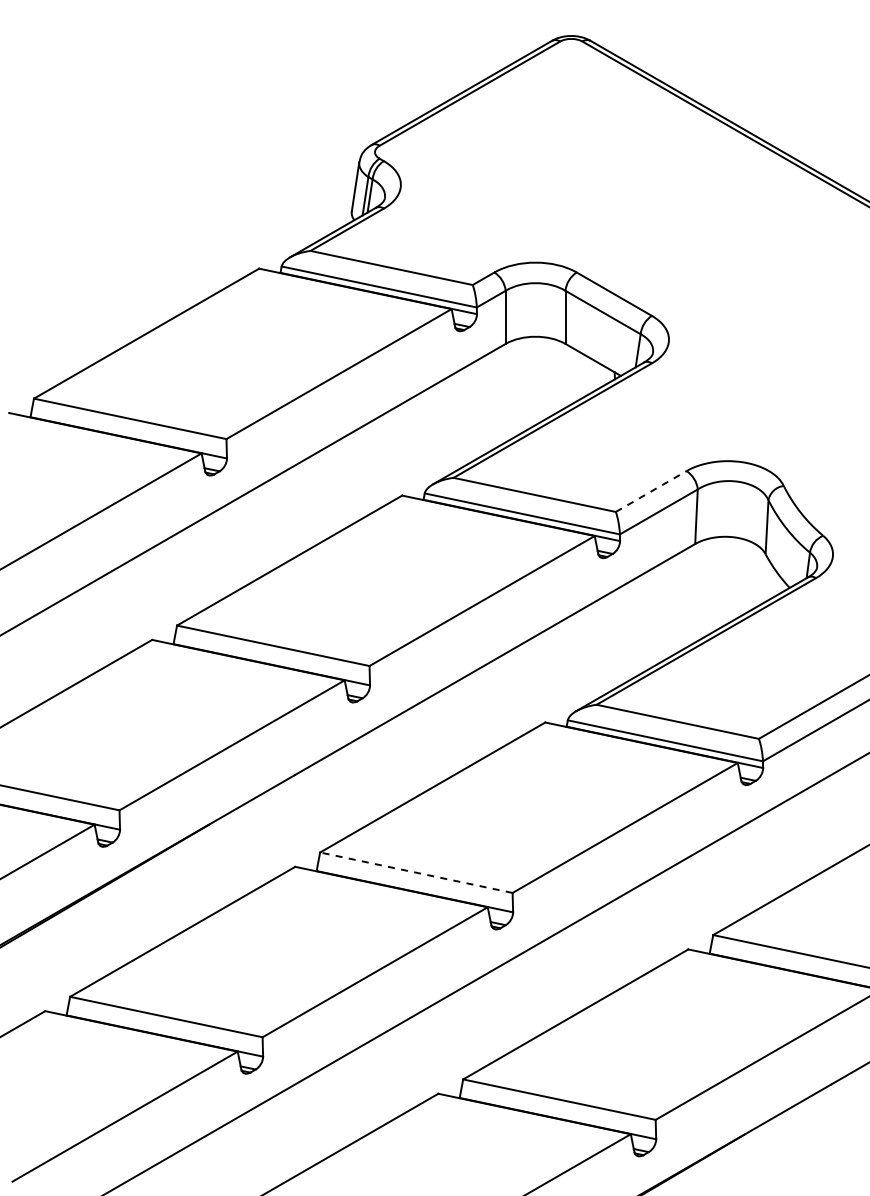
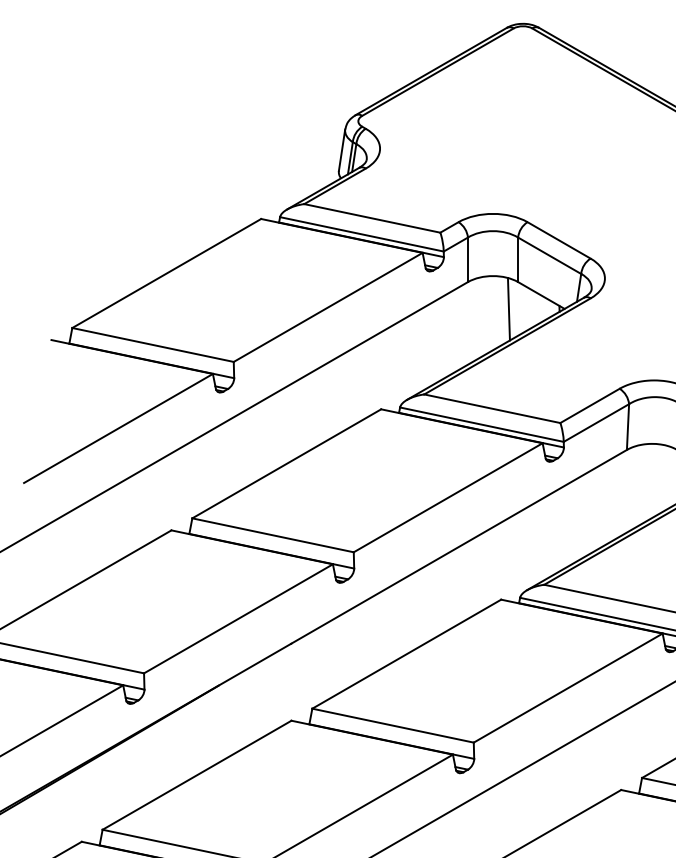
line: (554, 376) -> (508, 309), added
line: (651, 491) -> (590, 405), dashed -> solid
line: (415, 872) -> (392, 725), dashed -> solid

